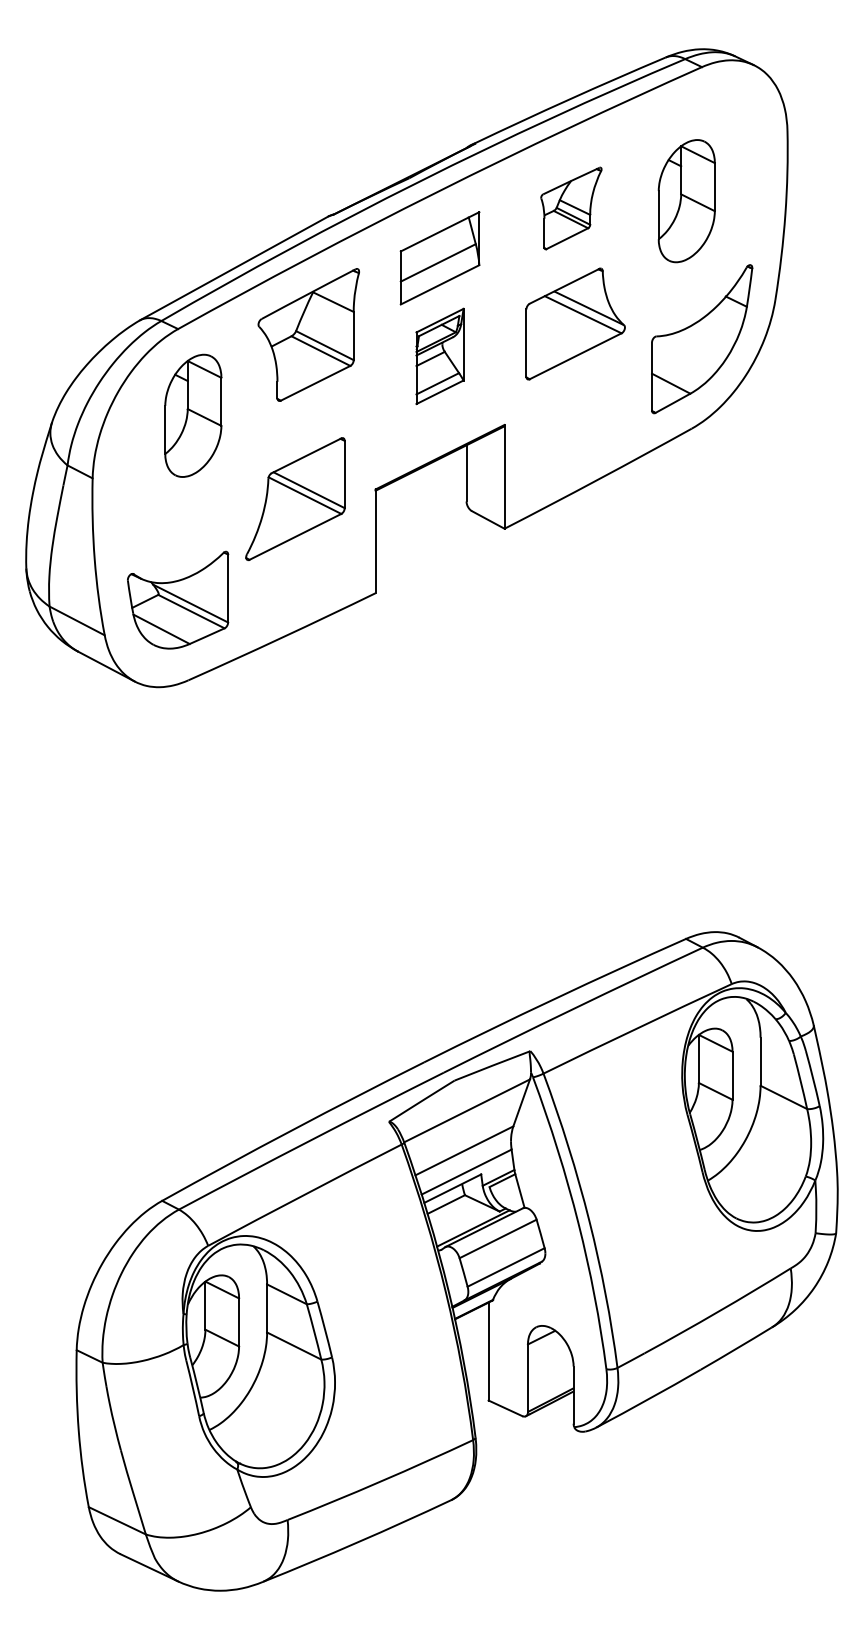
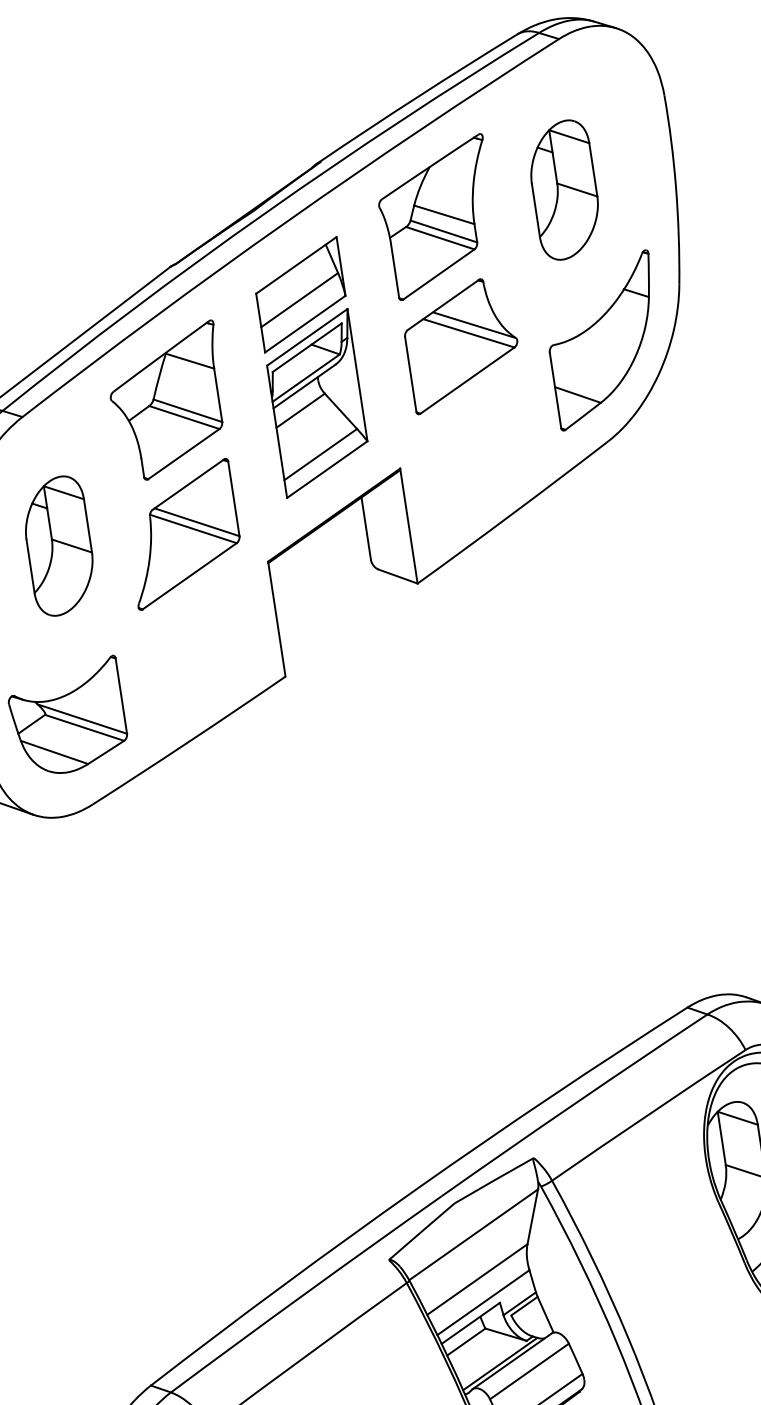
part: (571, 208) -> (438, 217), size x1.67
part: (439, 356) -> (316, 403), size x1.67
part: (193, 415) -> (59, 545), moved
part: (295, 499) -> (183, 534), moved

